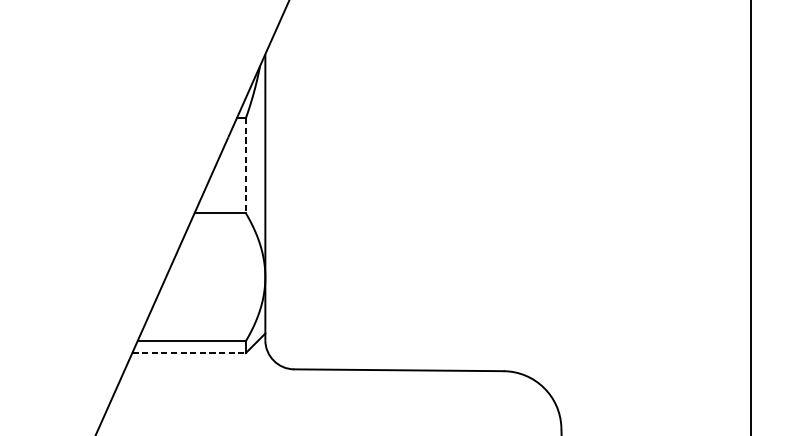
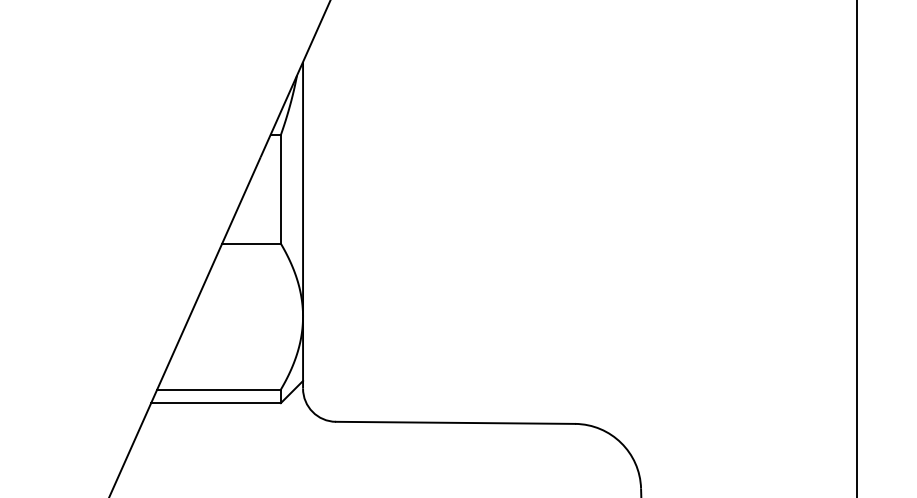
line: (245, 165) -> (280, 189), dashed -> solid
line: (189, 353) -> (216, 403), dashed -> solid

